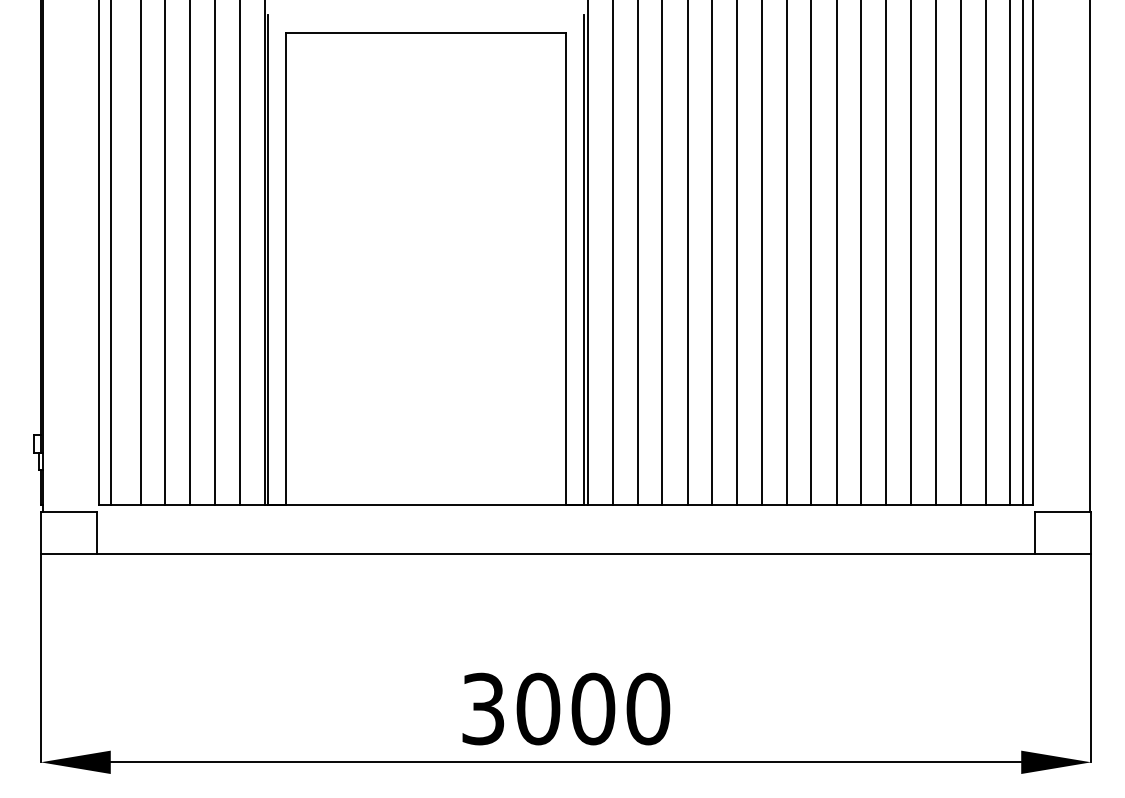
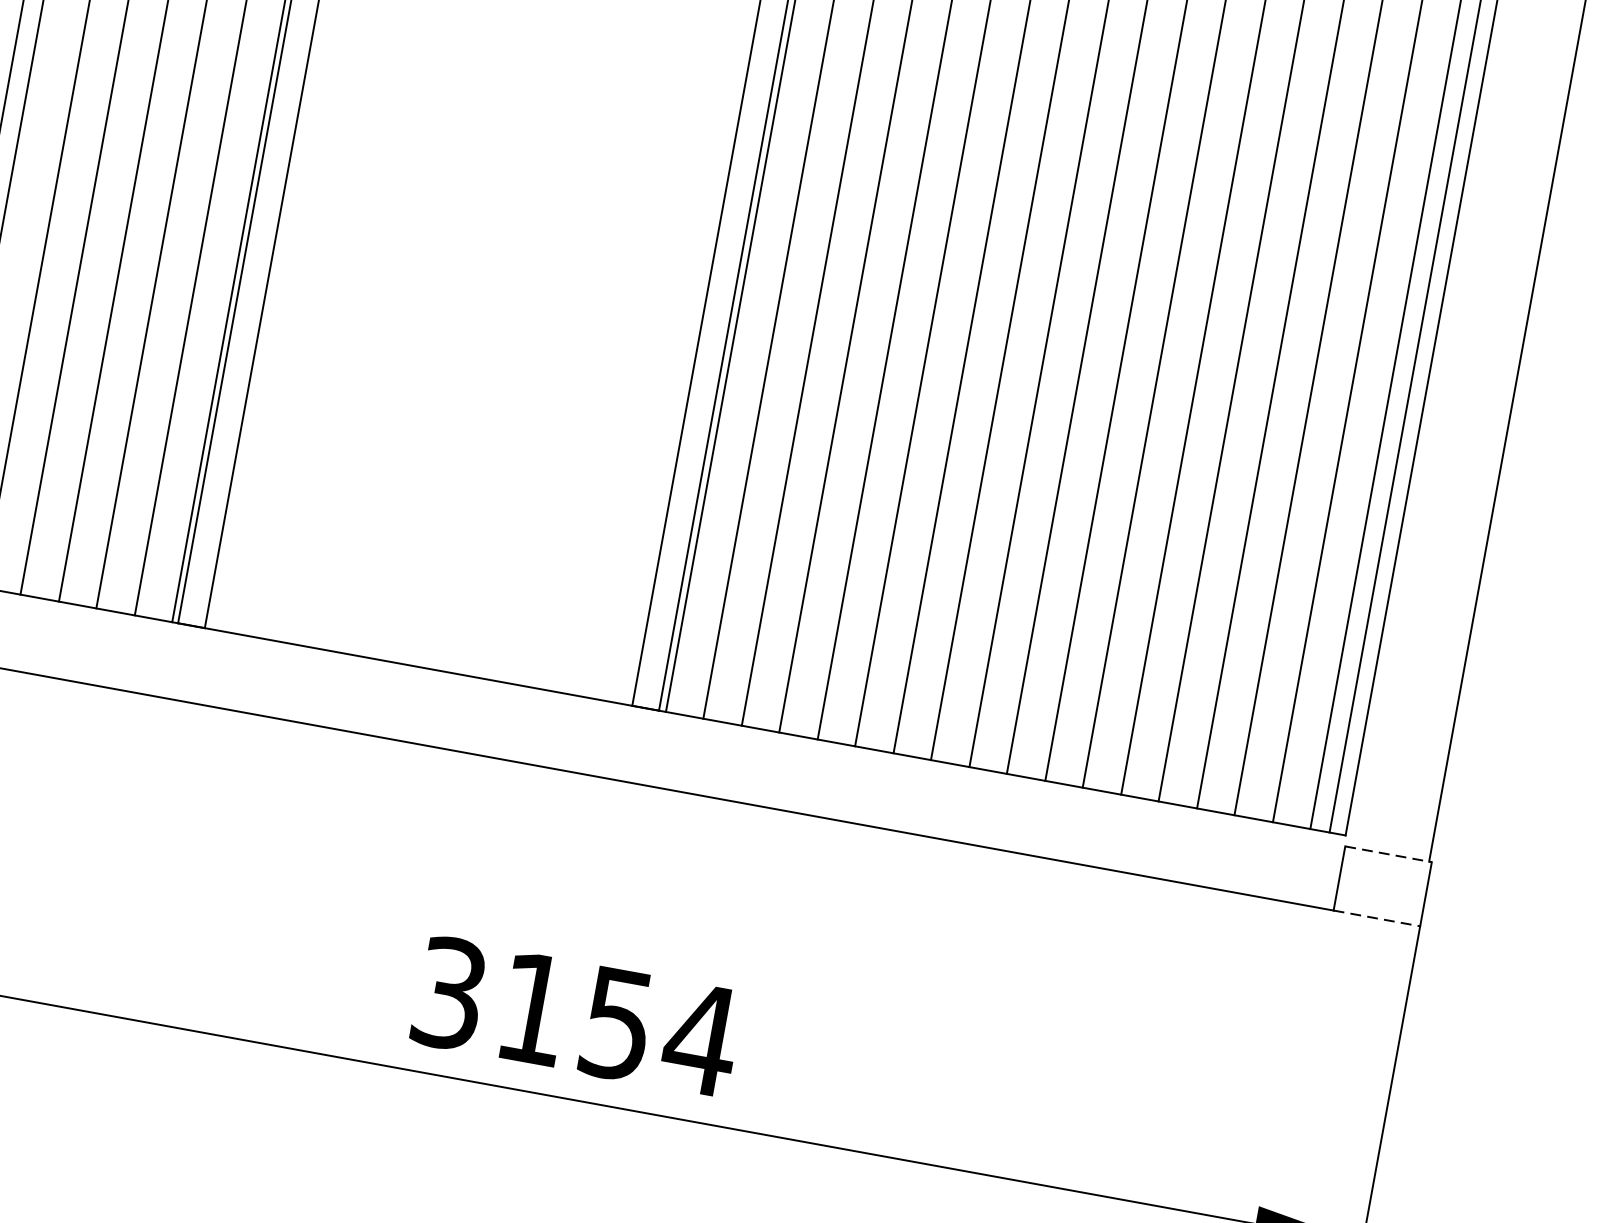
line: (1063, 512) -> (1389, 854), solid -> dashed
line: (1063, 554) -> (1377, 918), solid -> dashed
text: (593, 708) -> (617, 1023), 3000 -> 3154

